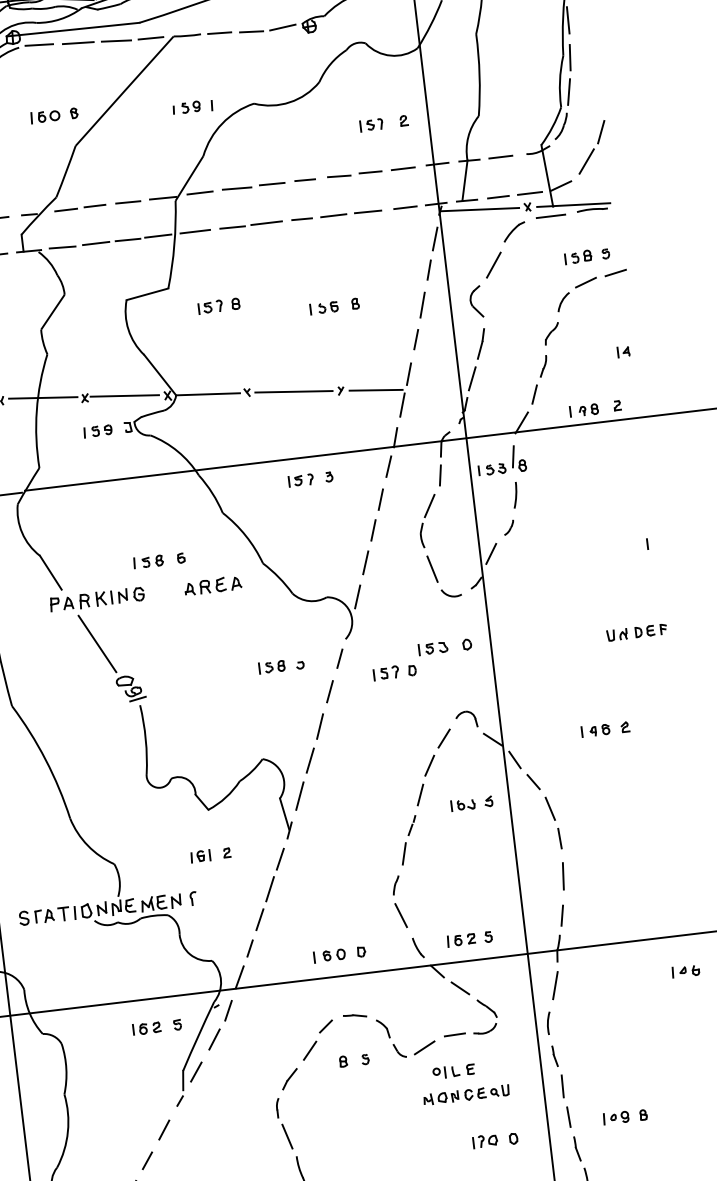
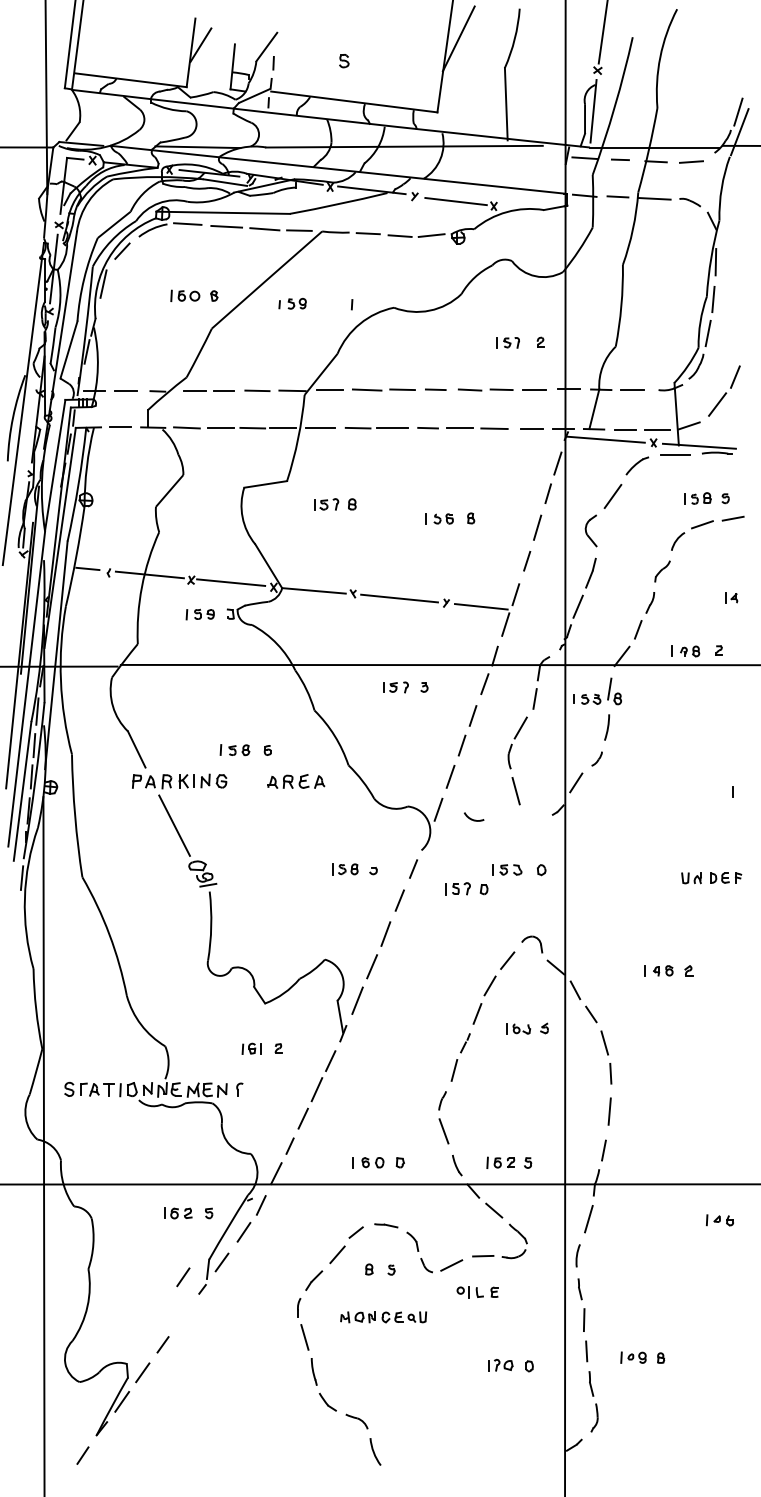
part: (186, 107) -> (292, 303), moved
arc: (450, 594) -> (472, 818), moved
part: (466, 1095) -> (383, 1317), moved
line: (164, 1130) -> (183, 1277), moved

